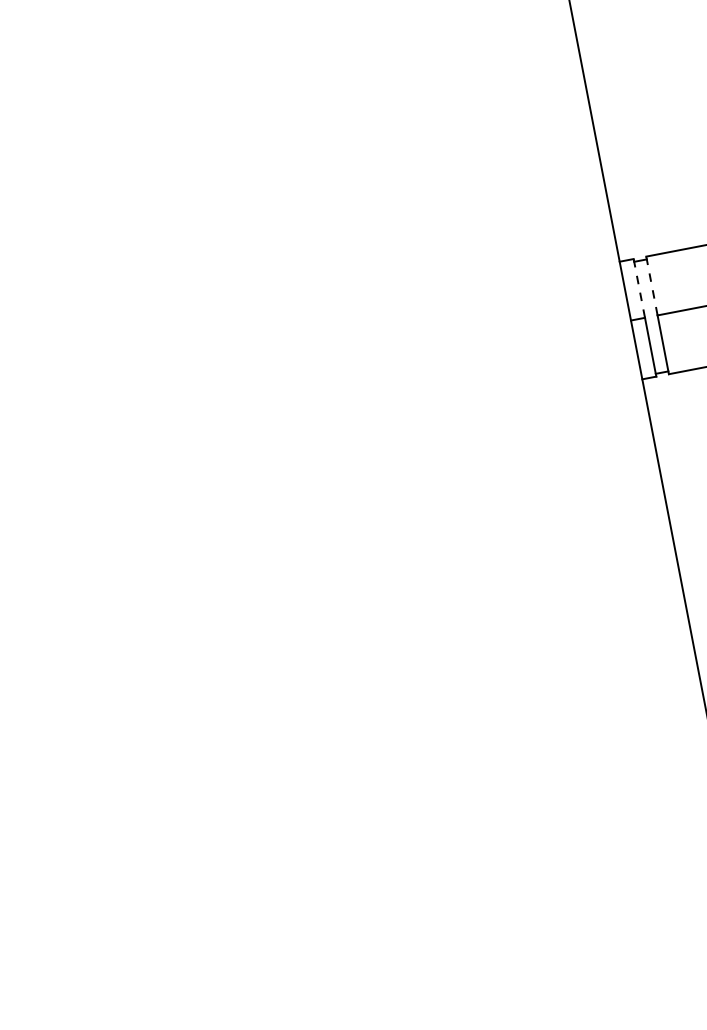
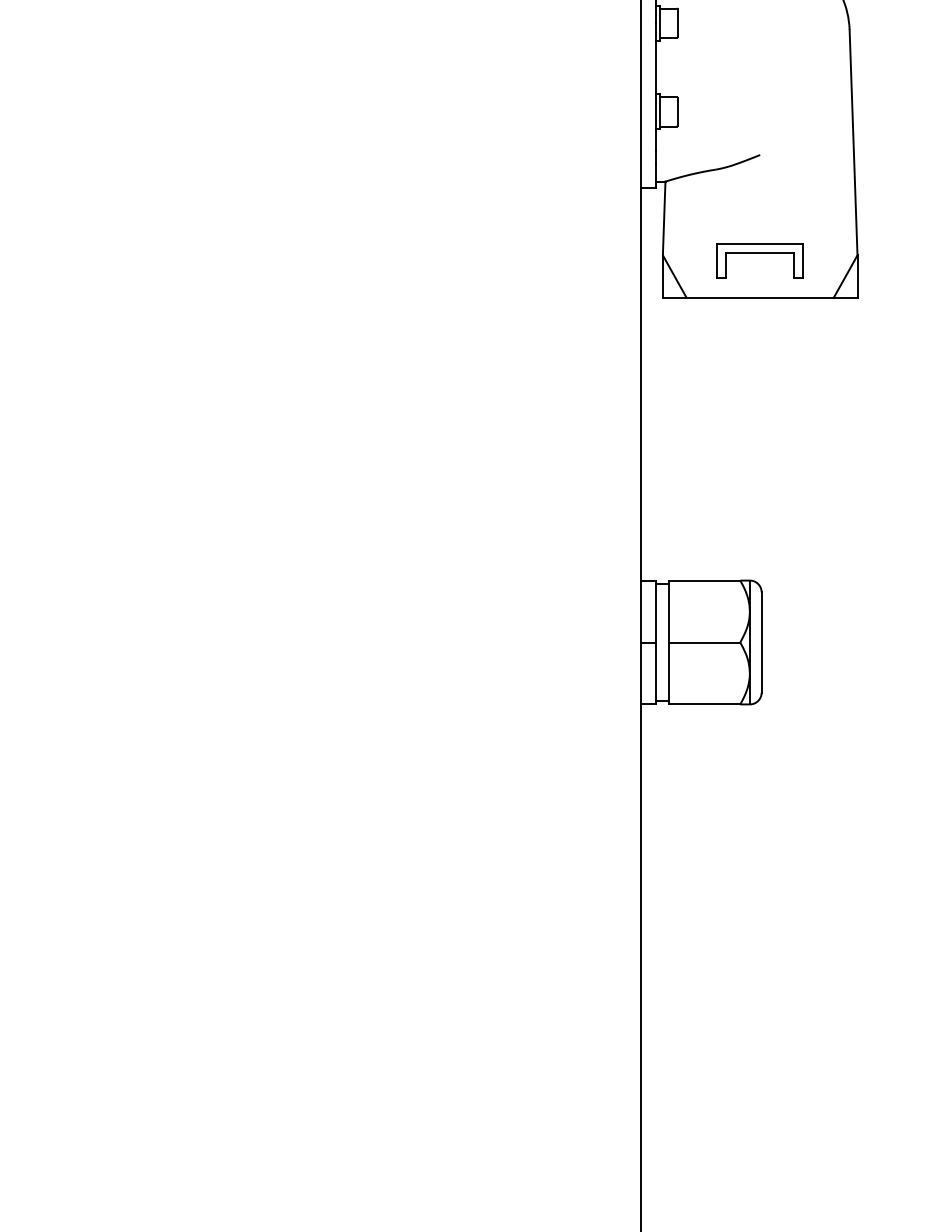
line: (651, 286) -> (668, 611), dashed -> solid
line: (639, 288) -> (655, 611), dashed -> solid

